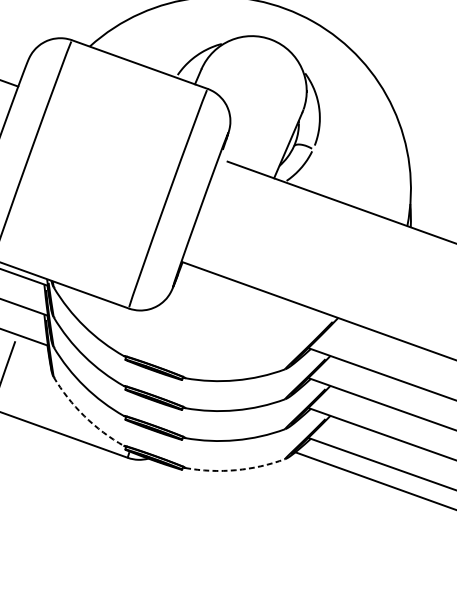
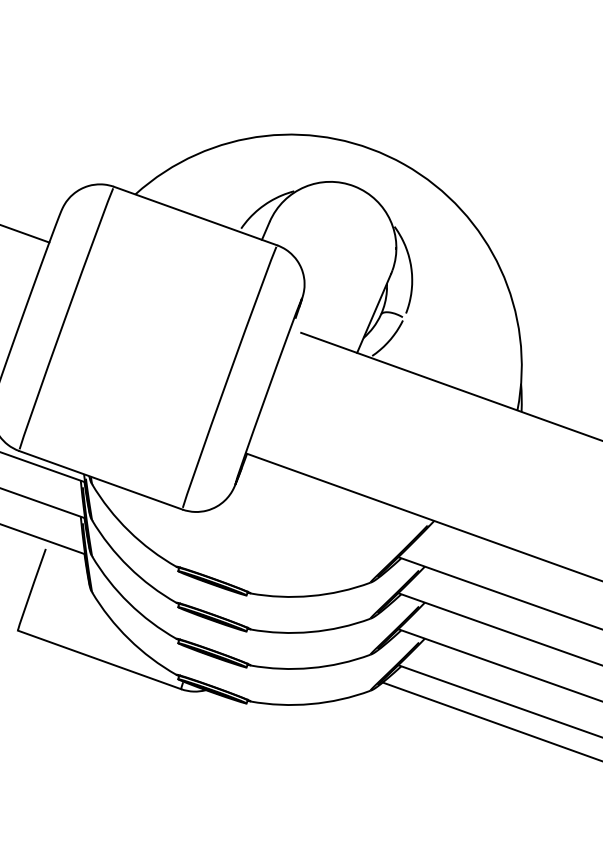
arc: (84, 416) -> (128, 639), dashed -> solid
arc: (236, 470) -> (311, 704), dashed -> solid

